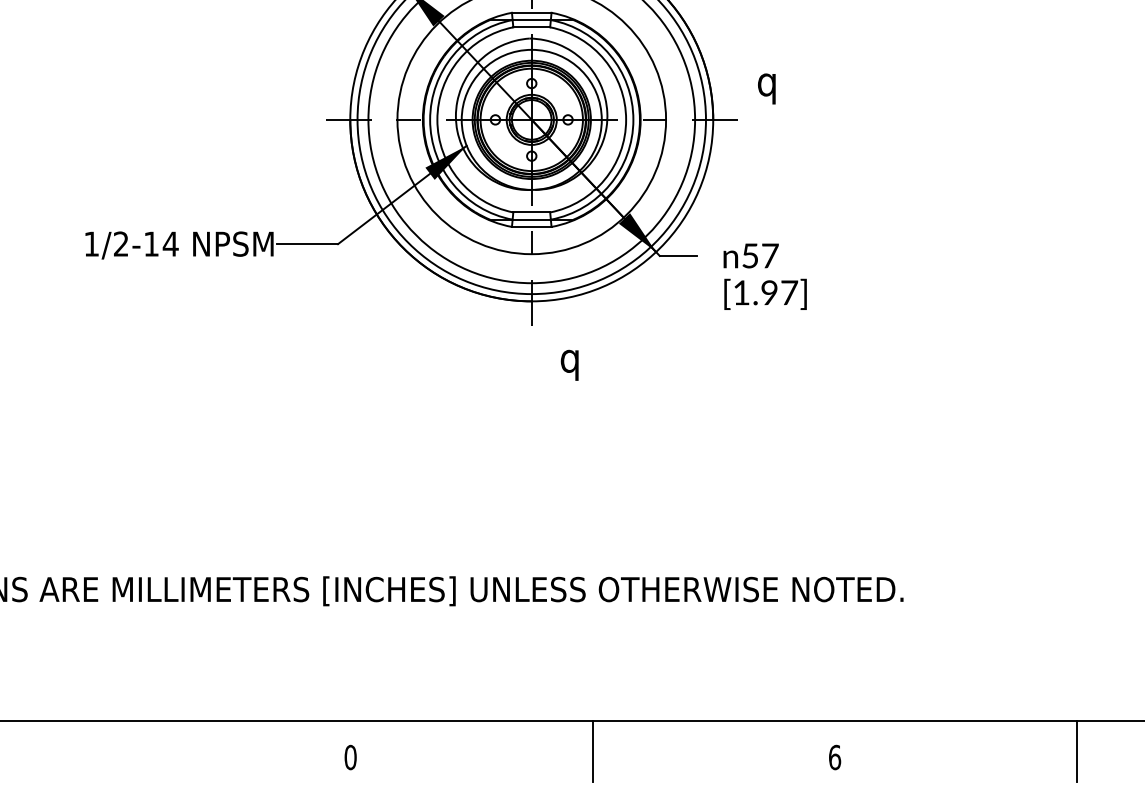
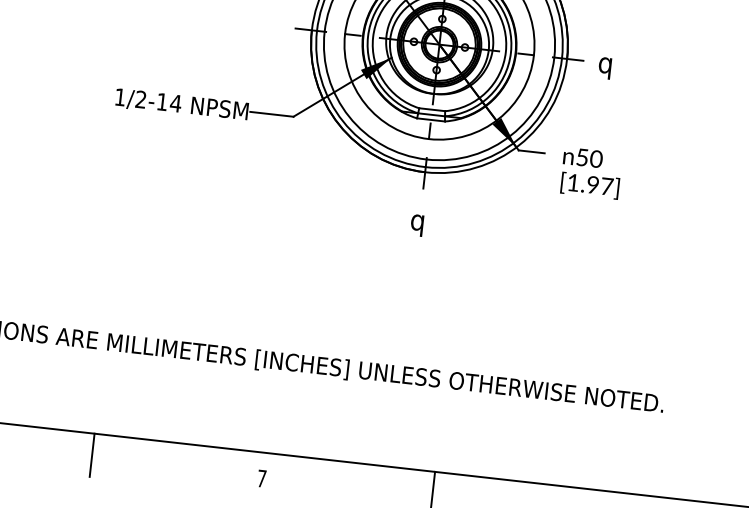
text: (766, 88) -> (604, 67), moved
text: (770, 255) -> (596, 158), 57 -> 50
text: (569, 364) -> (416, 224), moved
line: (108, 751) -> (92, 455), added
text: (350, 757) -> (261, 478), 0 -> 7

